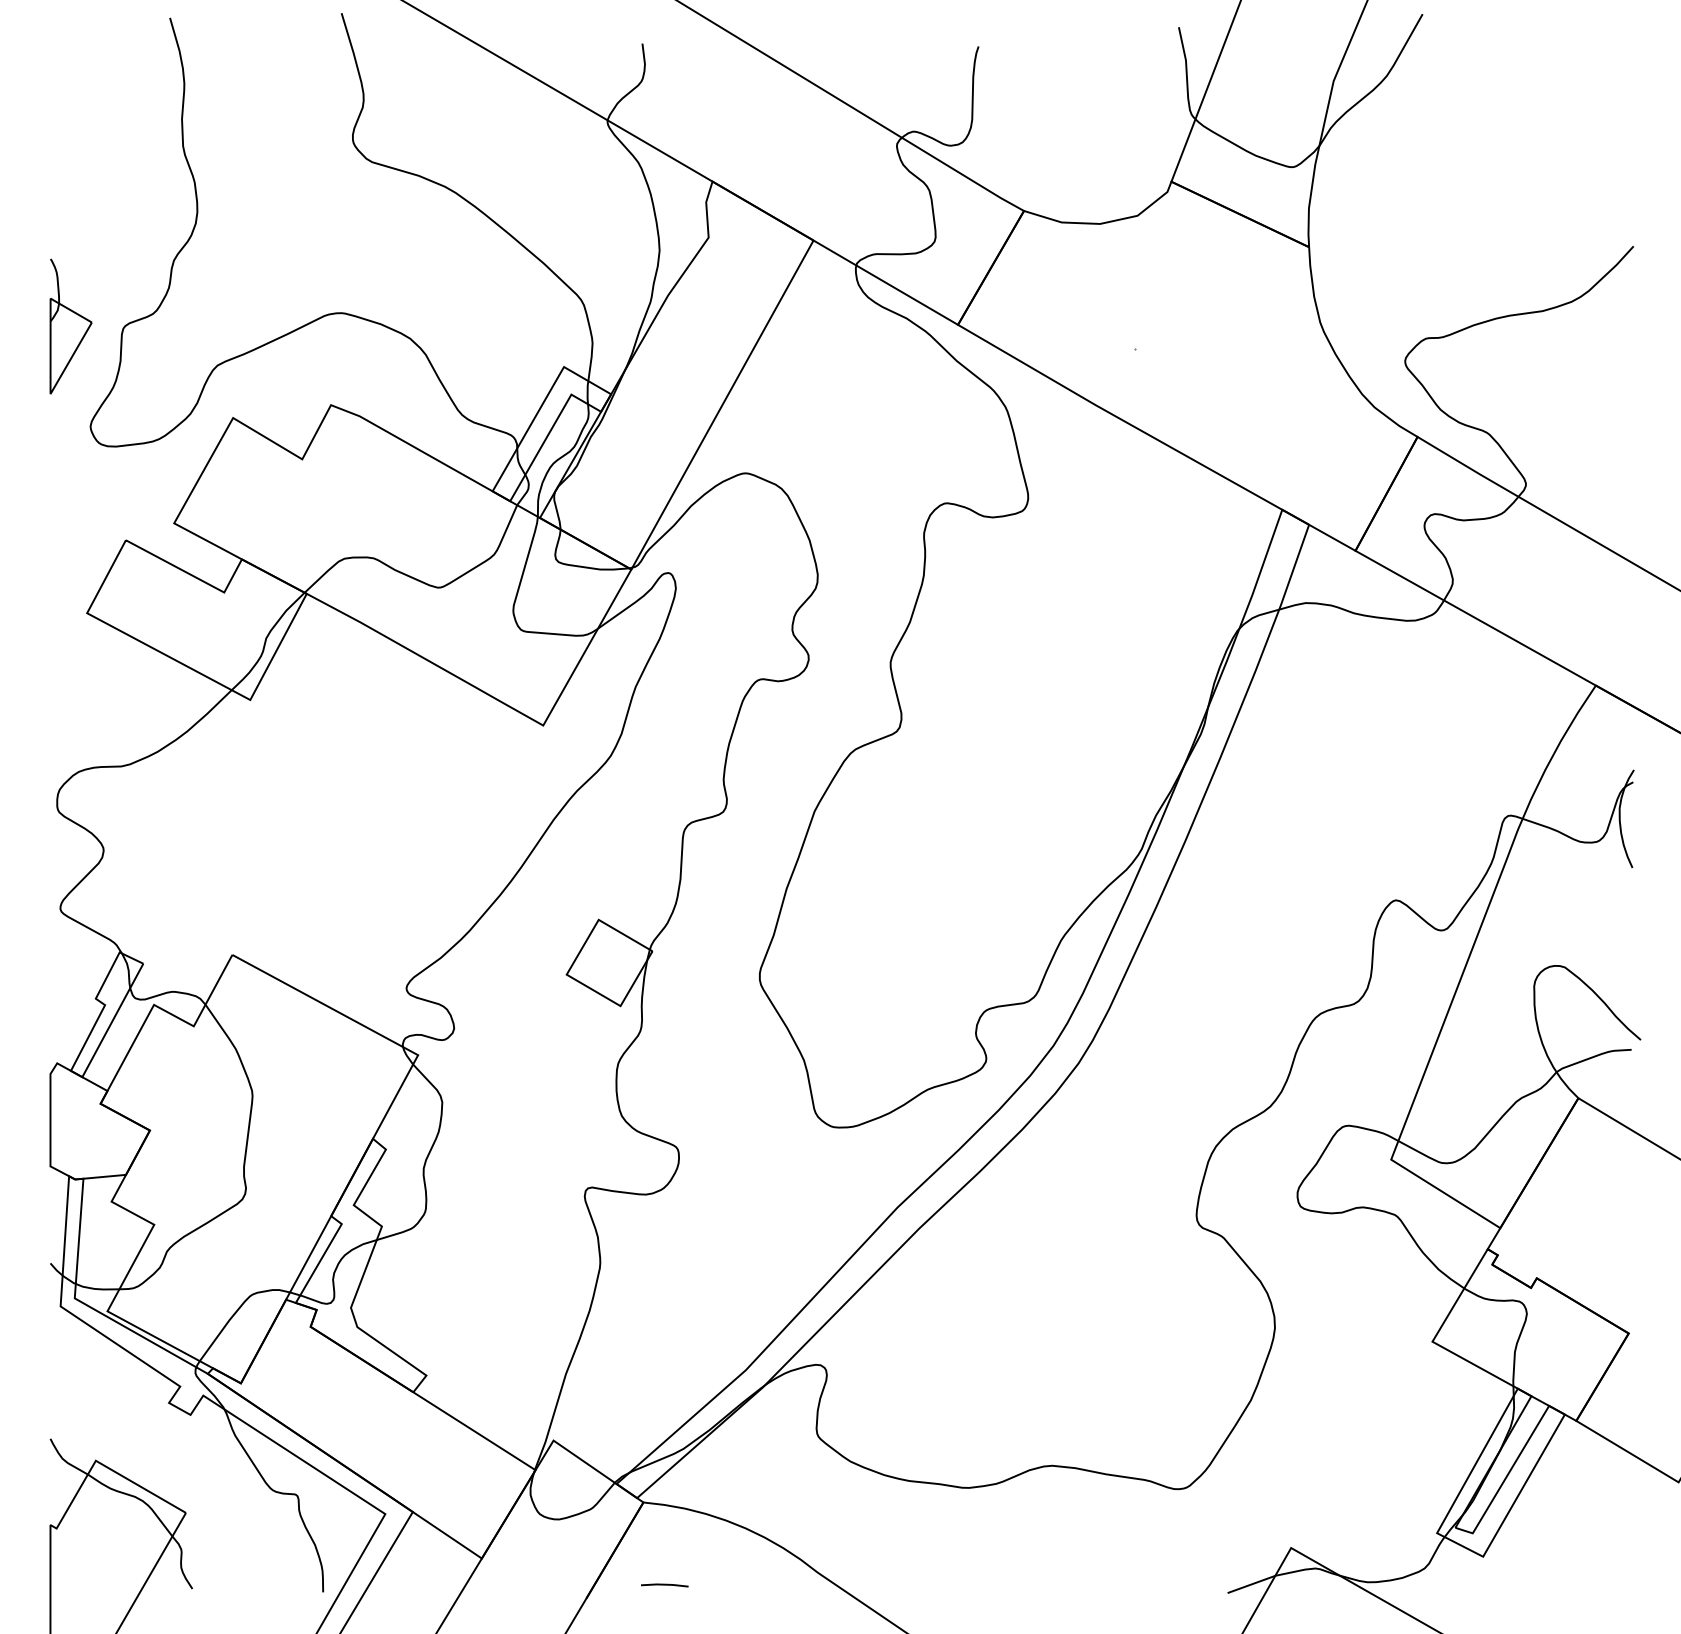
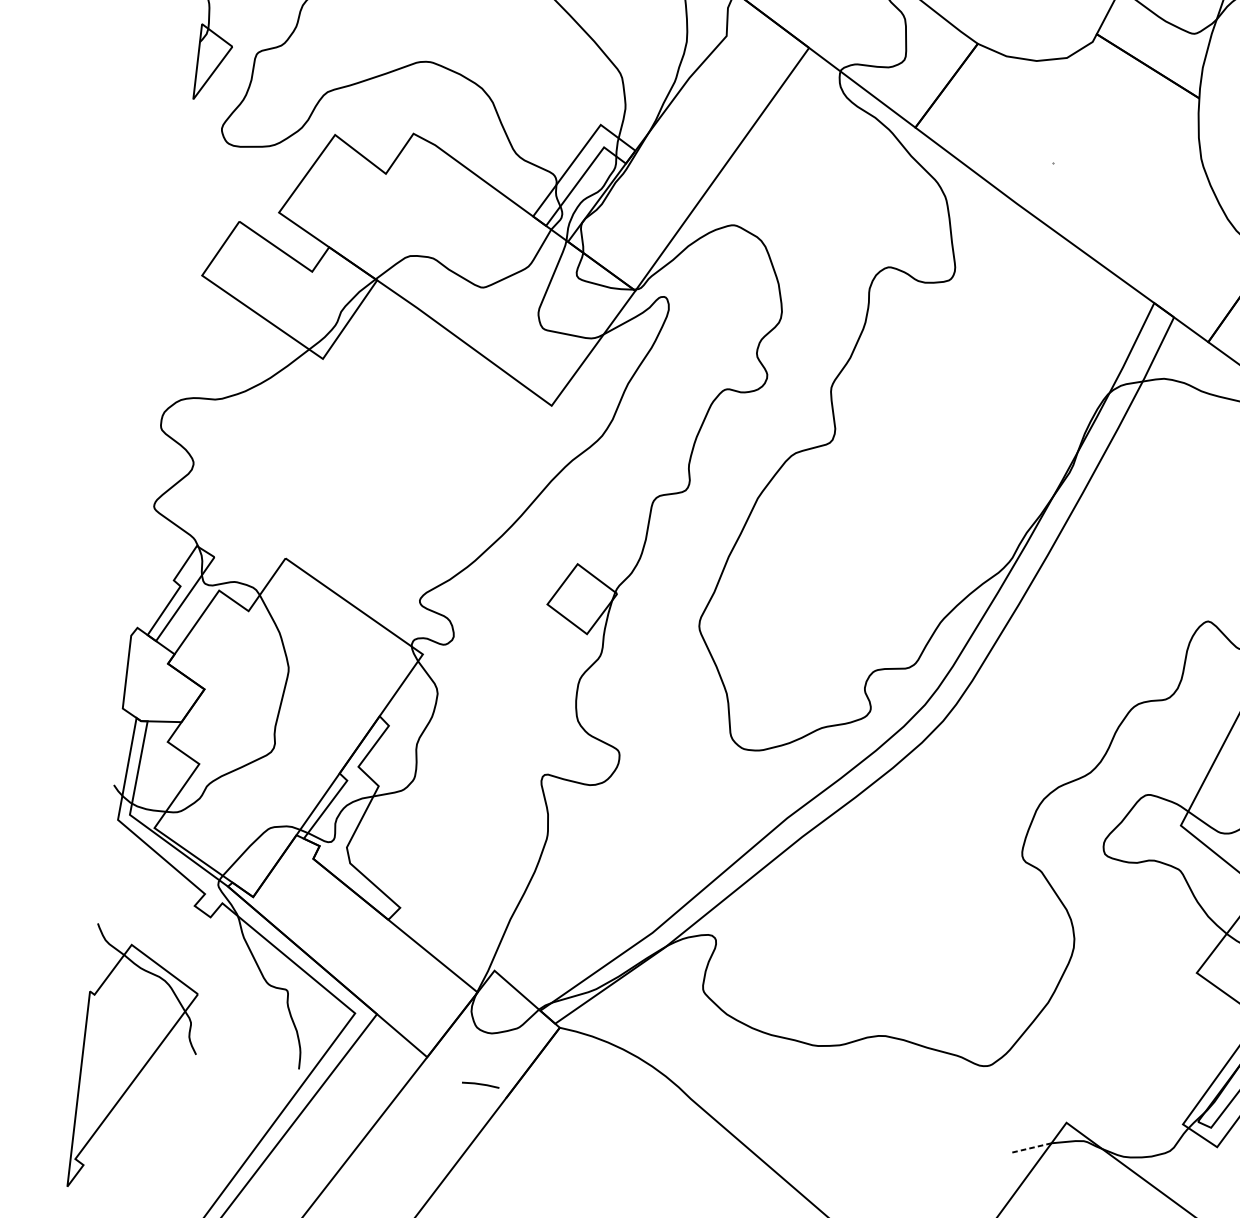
line: (1251, 1584) -> (1031, 1147), solid -> dashed
line: (664, 1585) -> (480, 1084), moved

